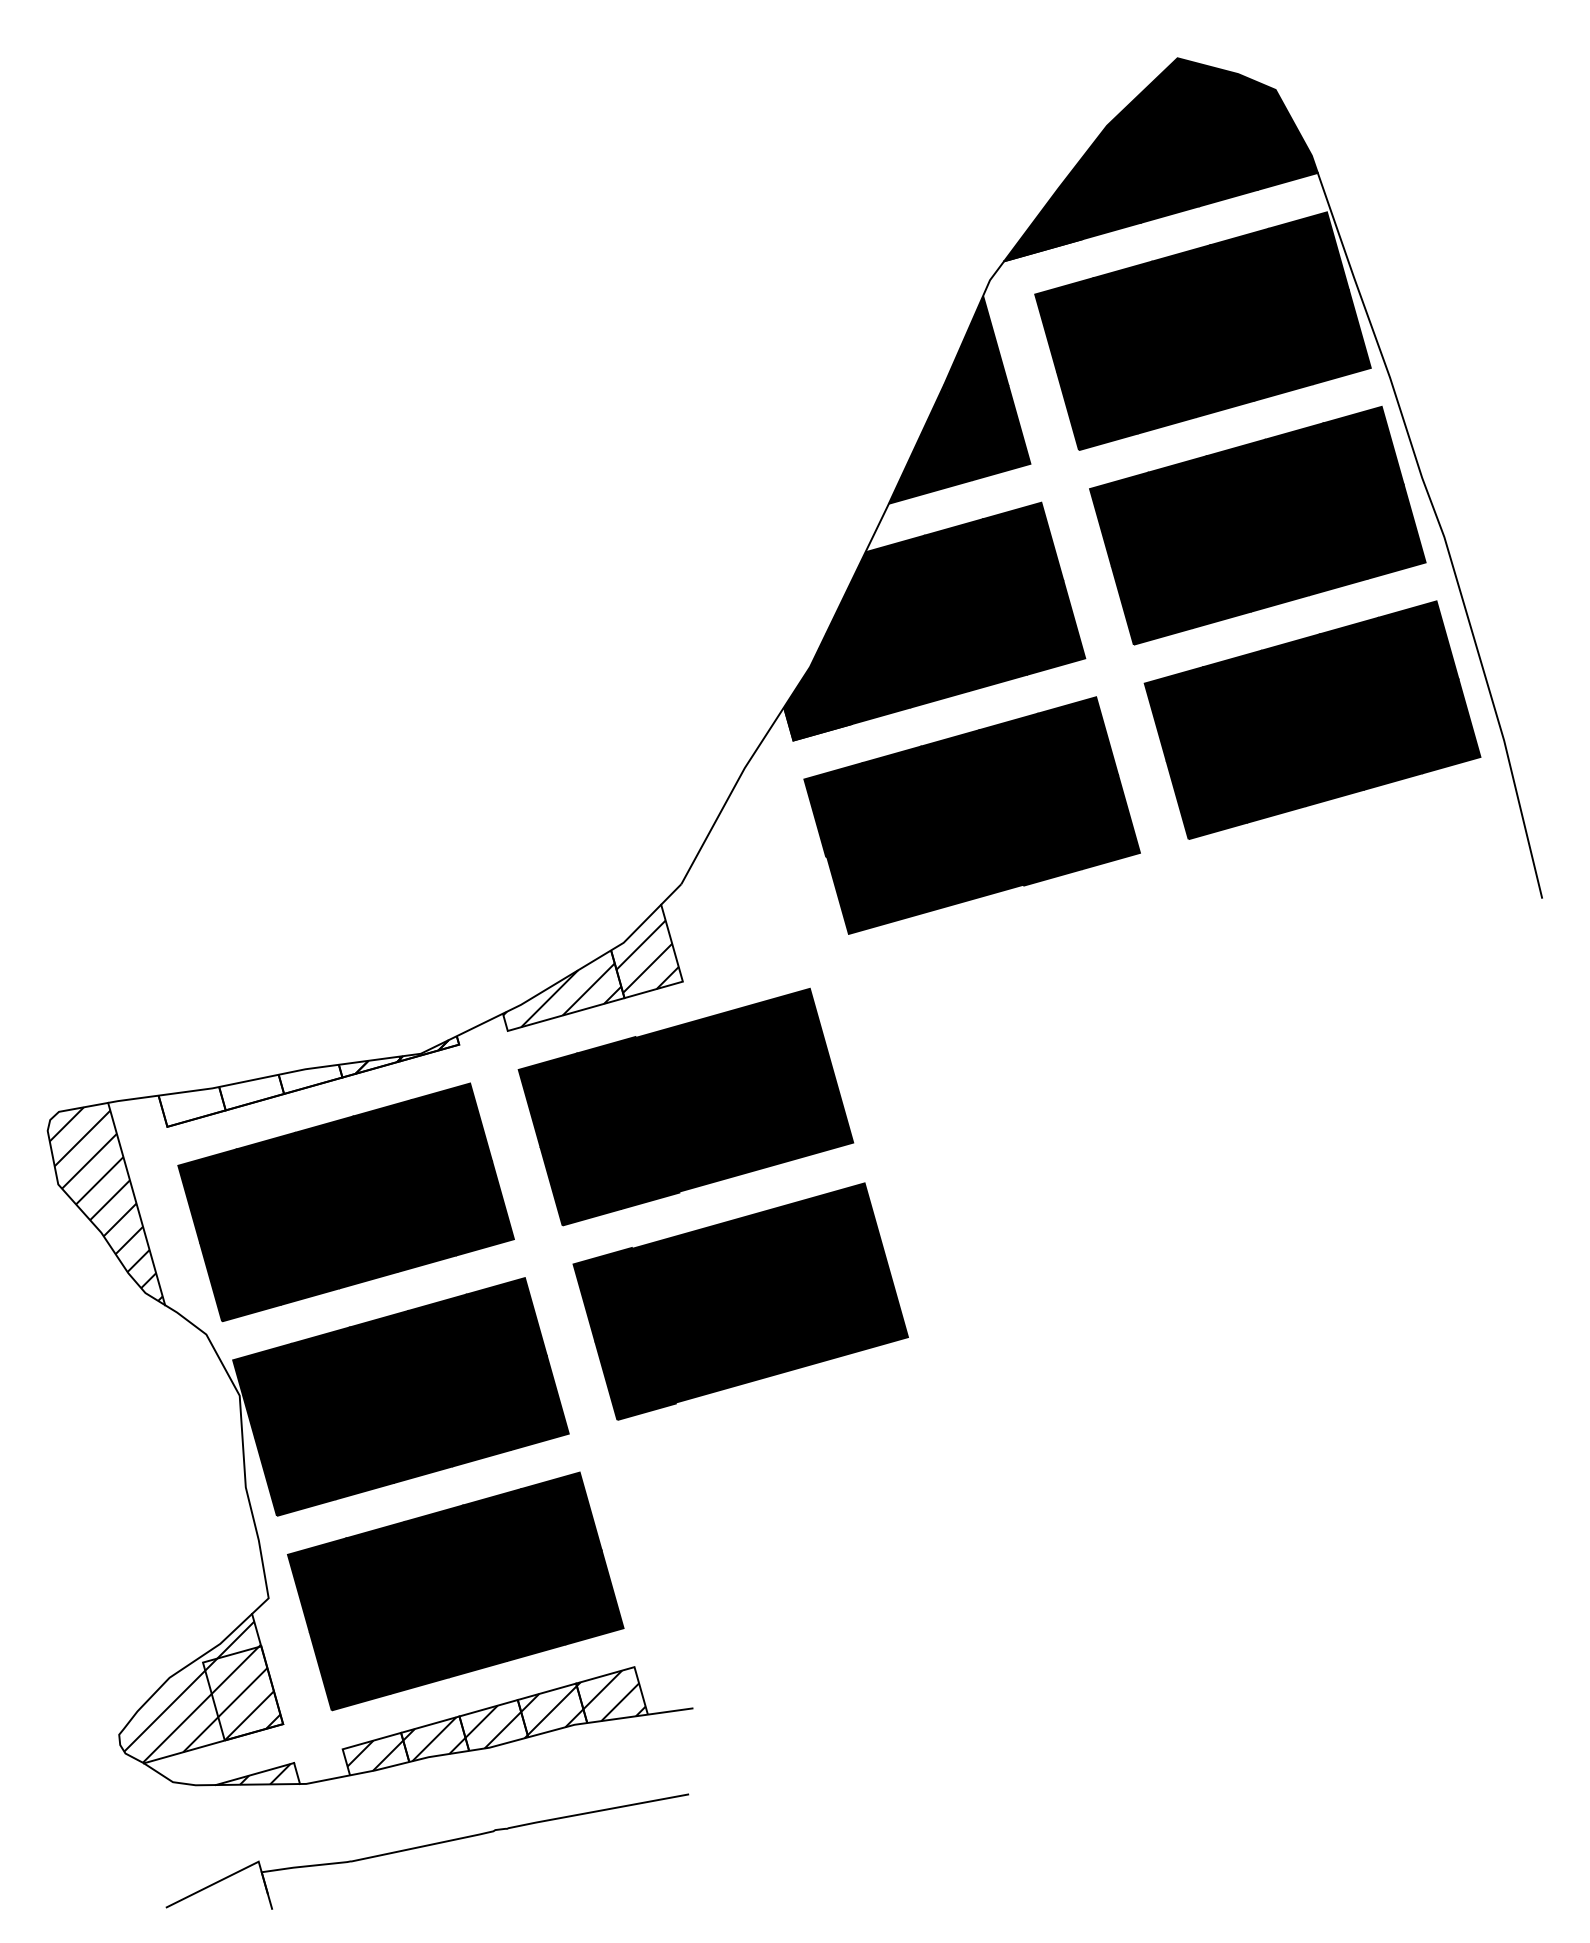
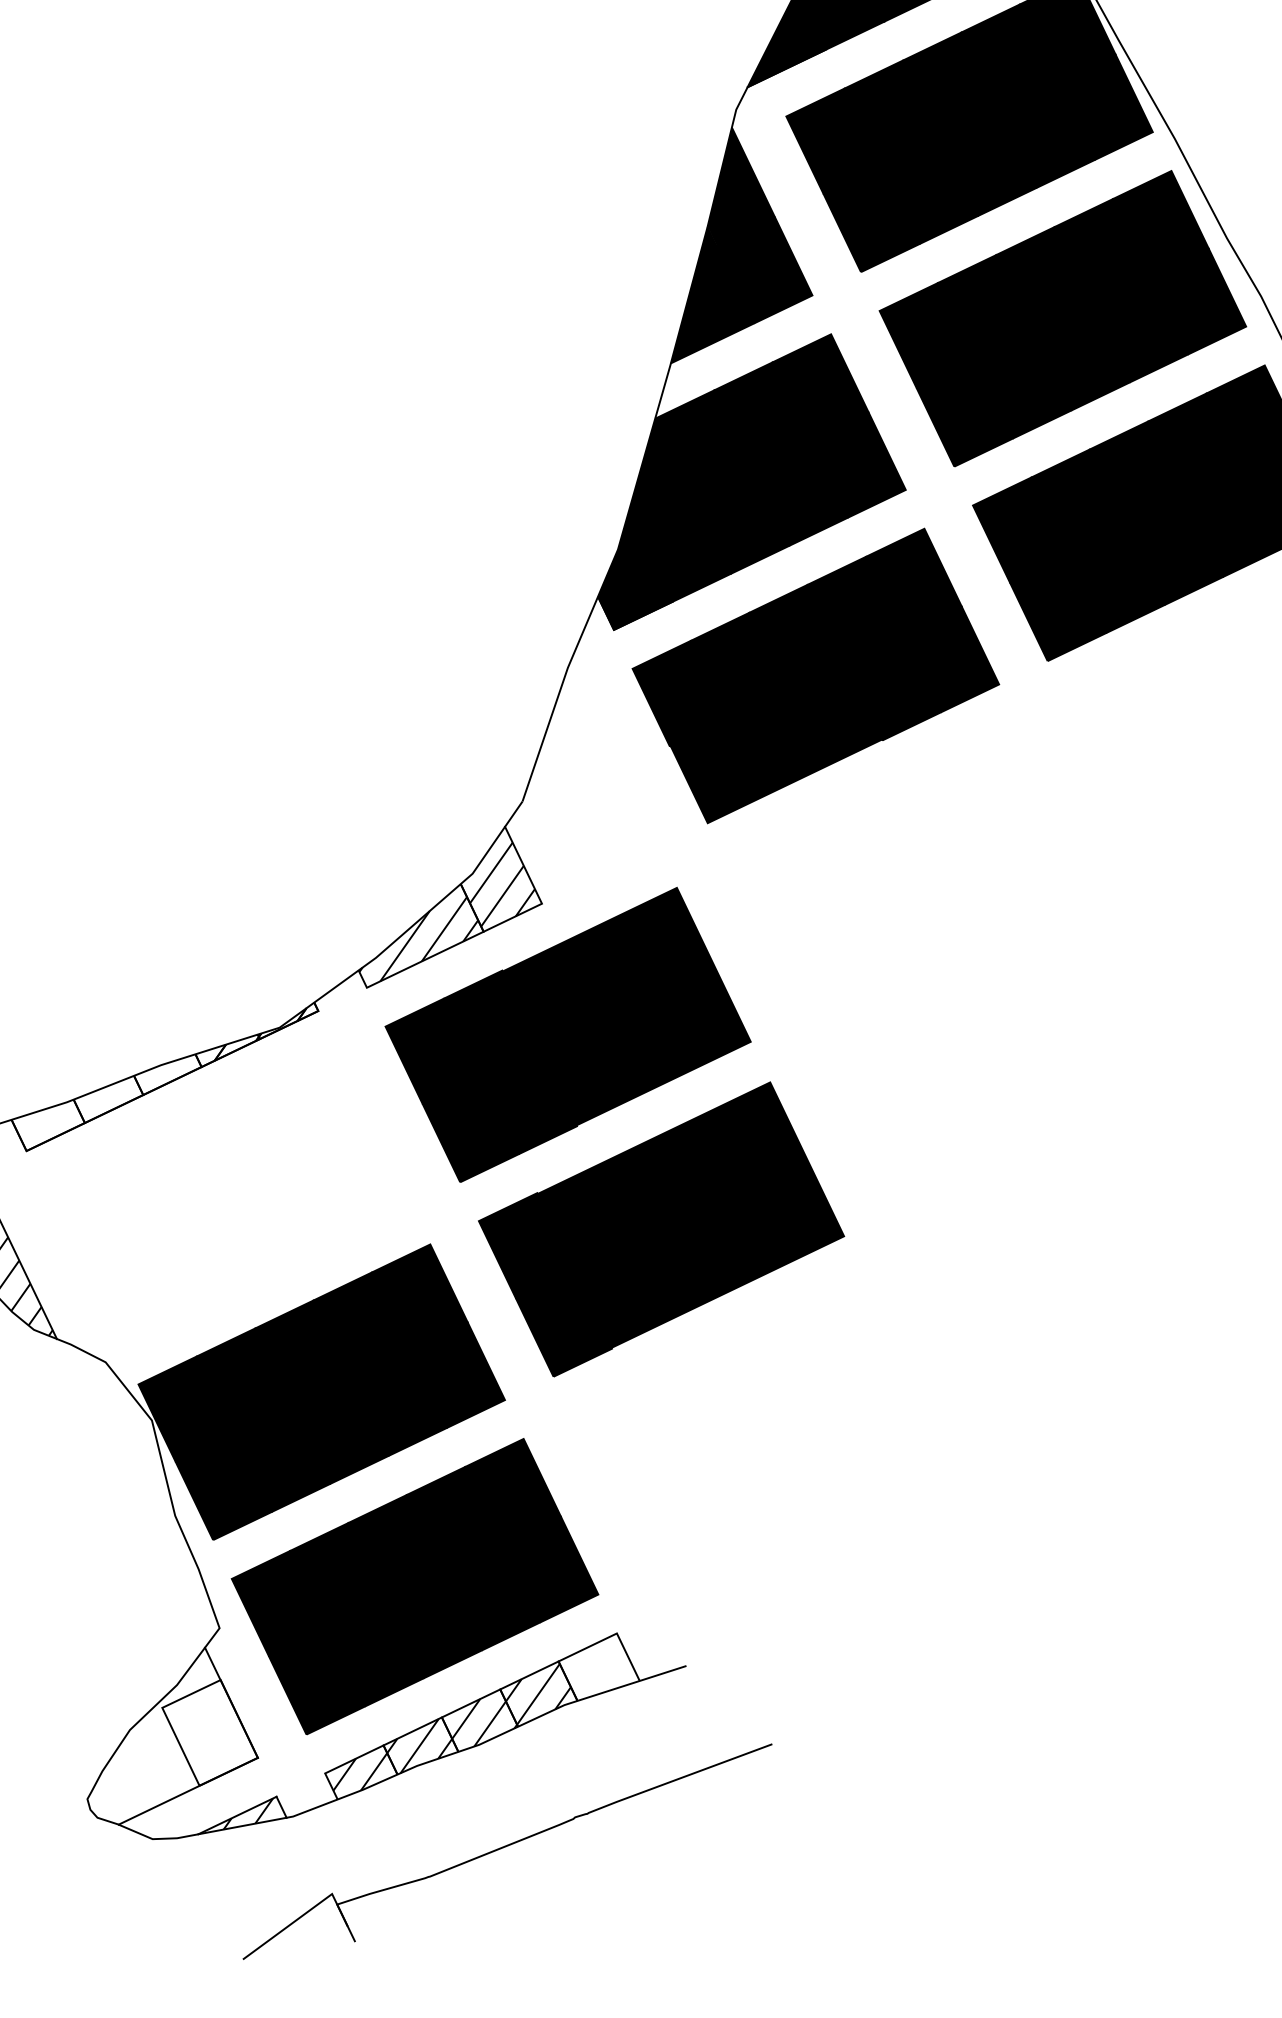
part: (345, 1202) -> (227, 1197), removed
hatch: (202, 1691) -> (167, 1738), removed
hatch: (610, 1695) -> (596, 1667), removed
part: (427, 1851) -> (507, 1852), moved

